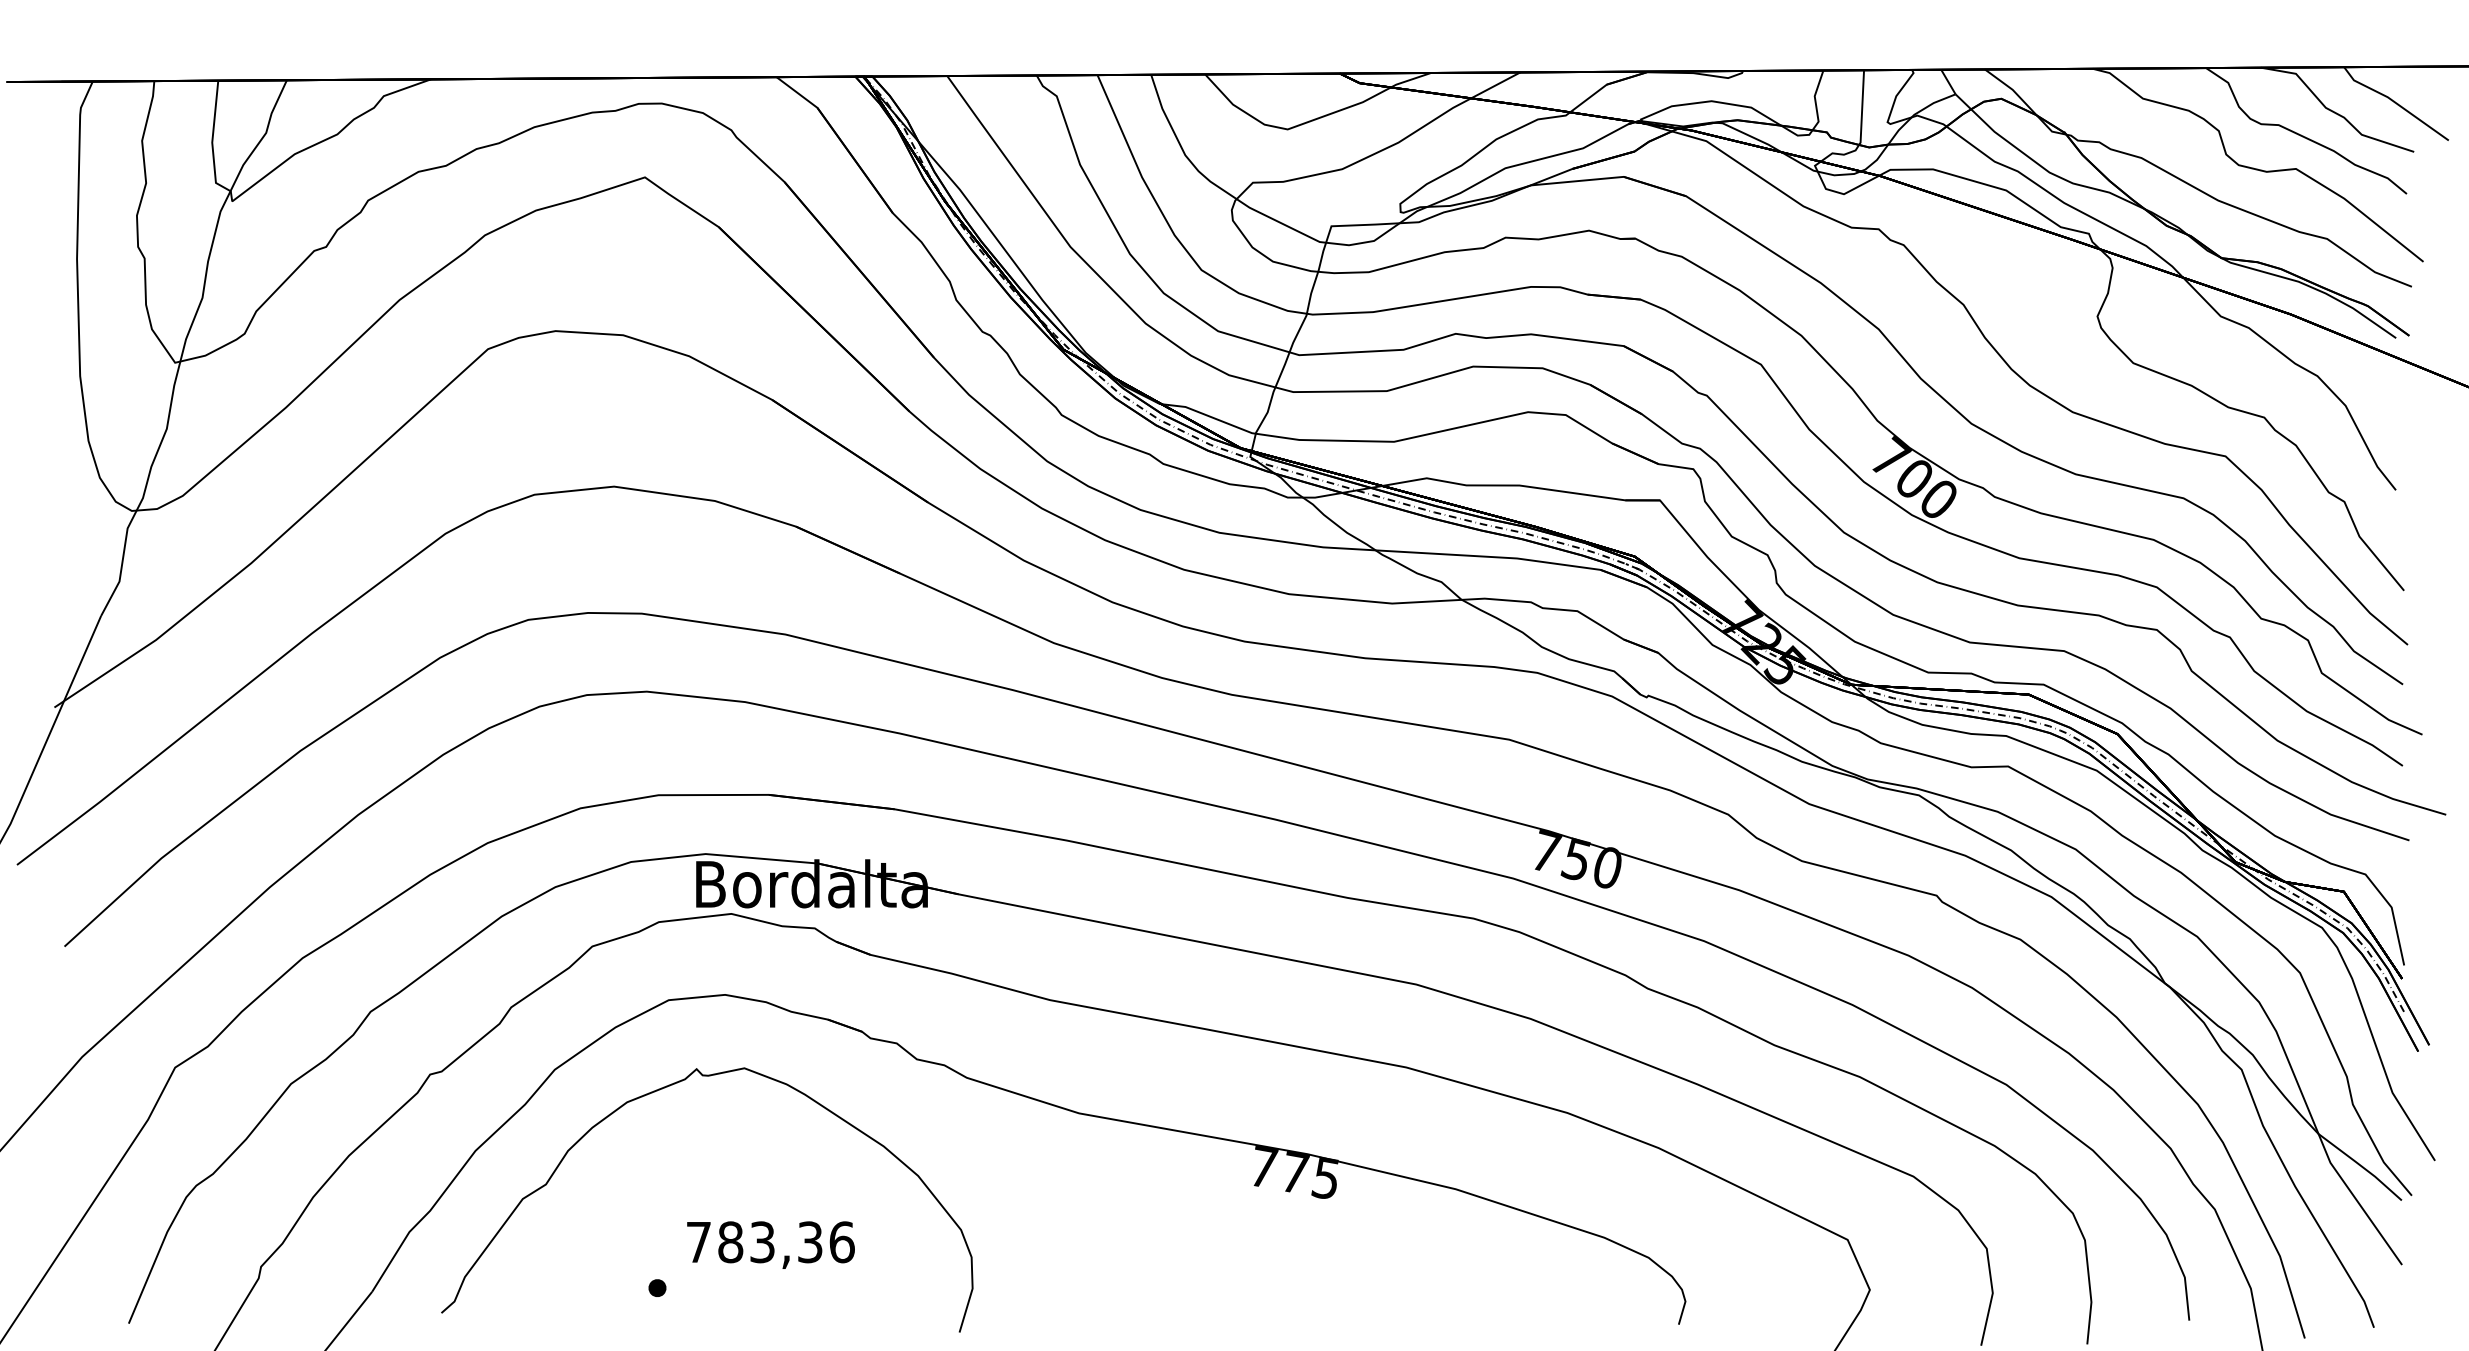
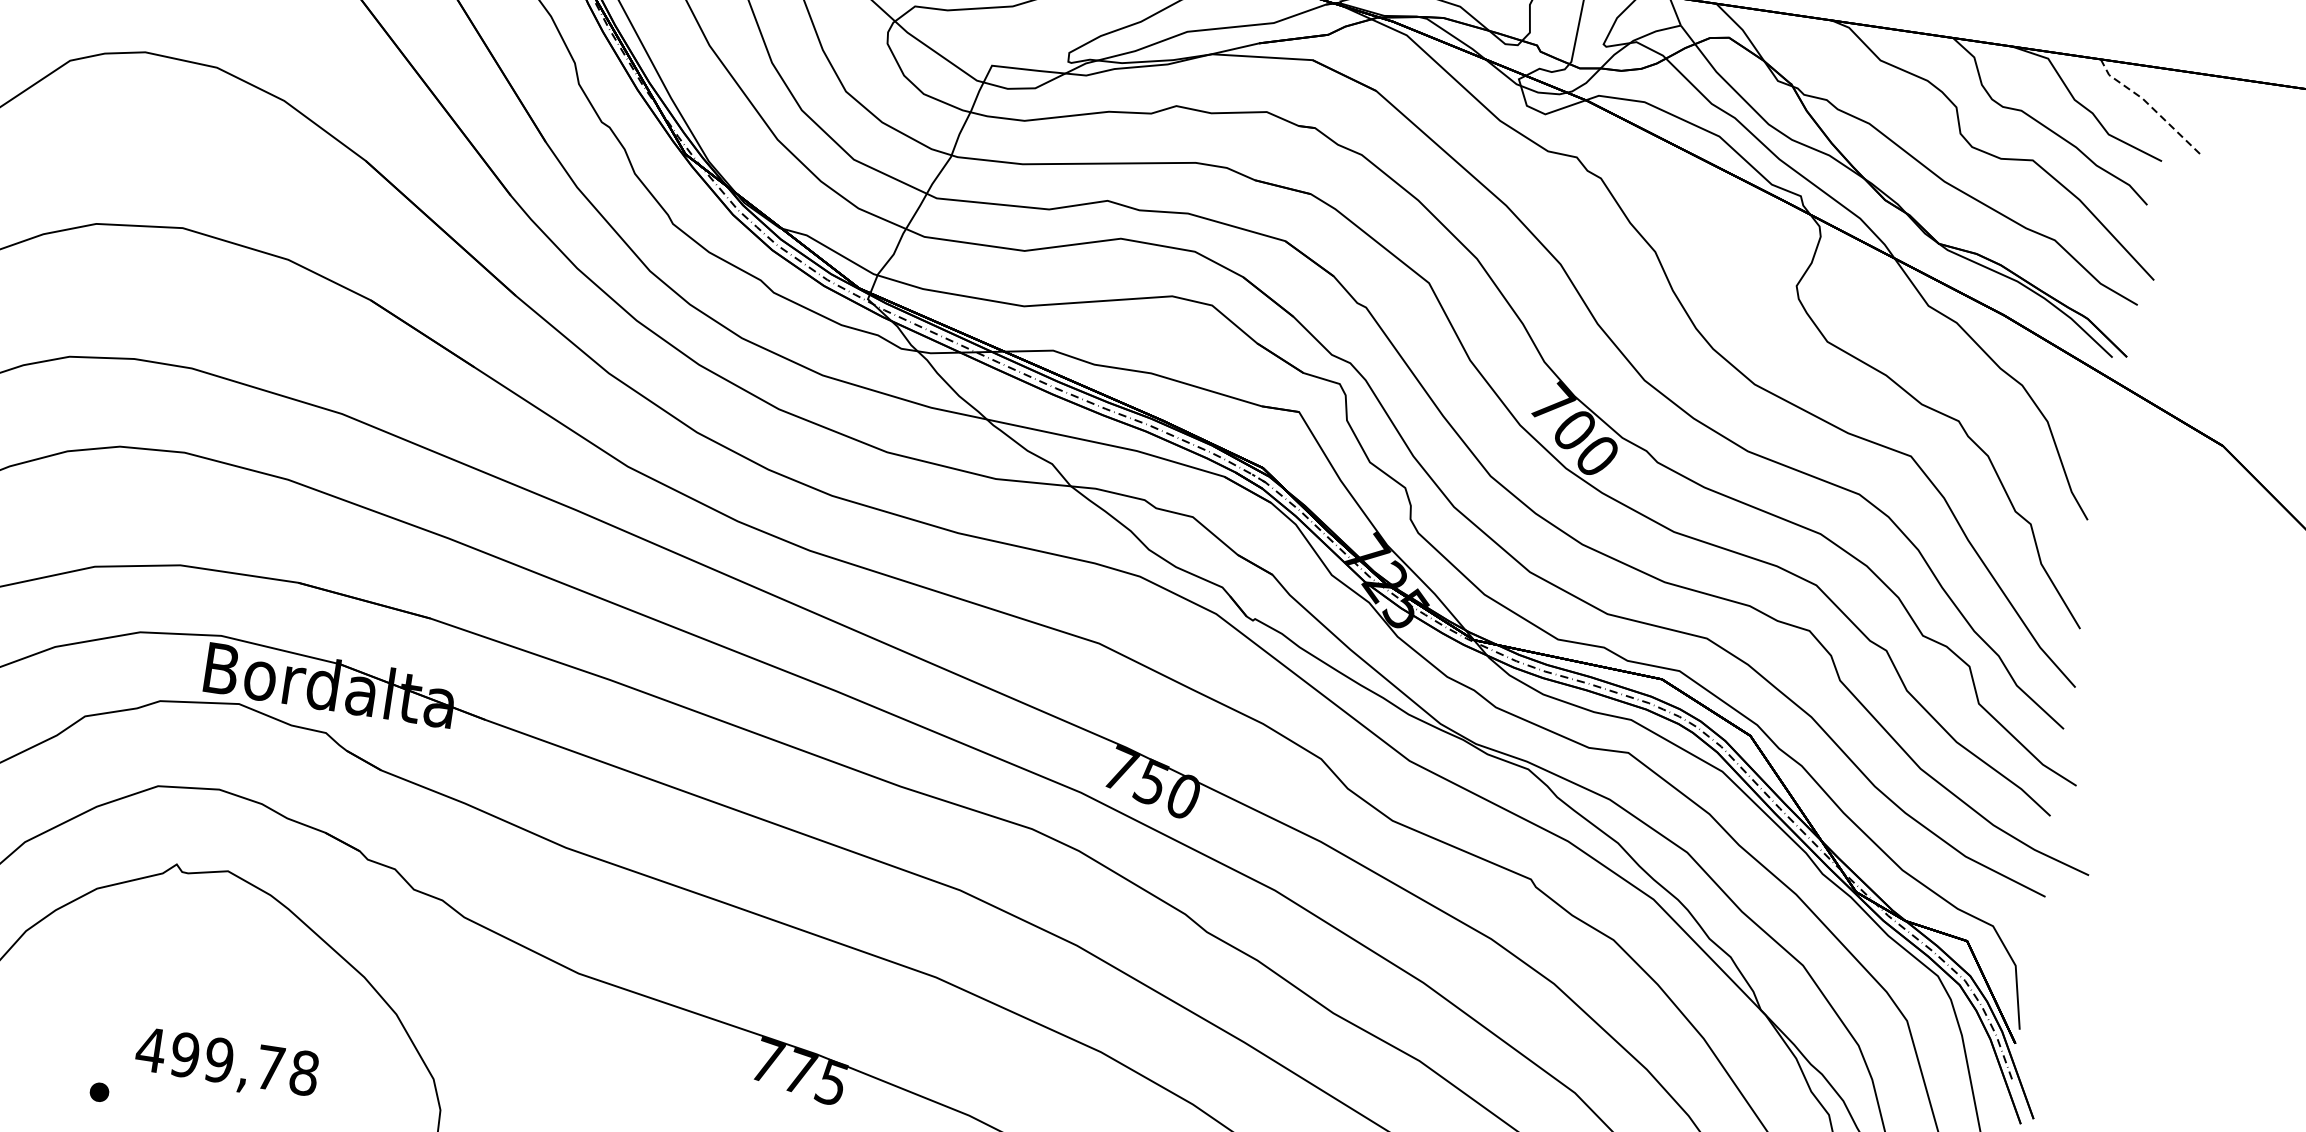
line: (2395, 102) -> (2149, 105), solid -> dashed
text: (769, 1242) -> (226, 1061), 783,36 -> 499,78

